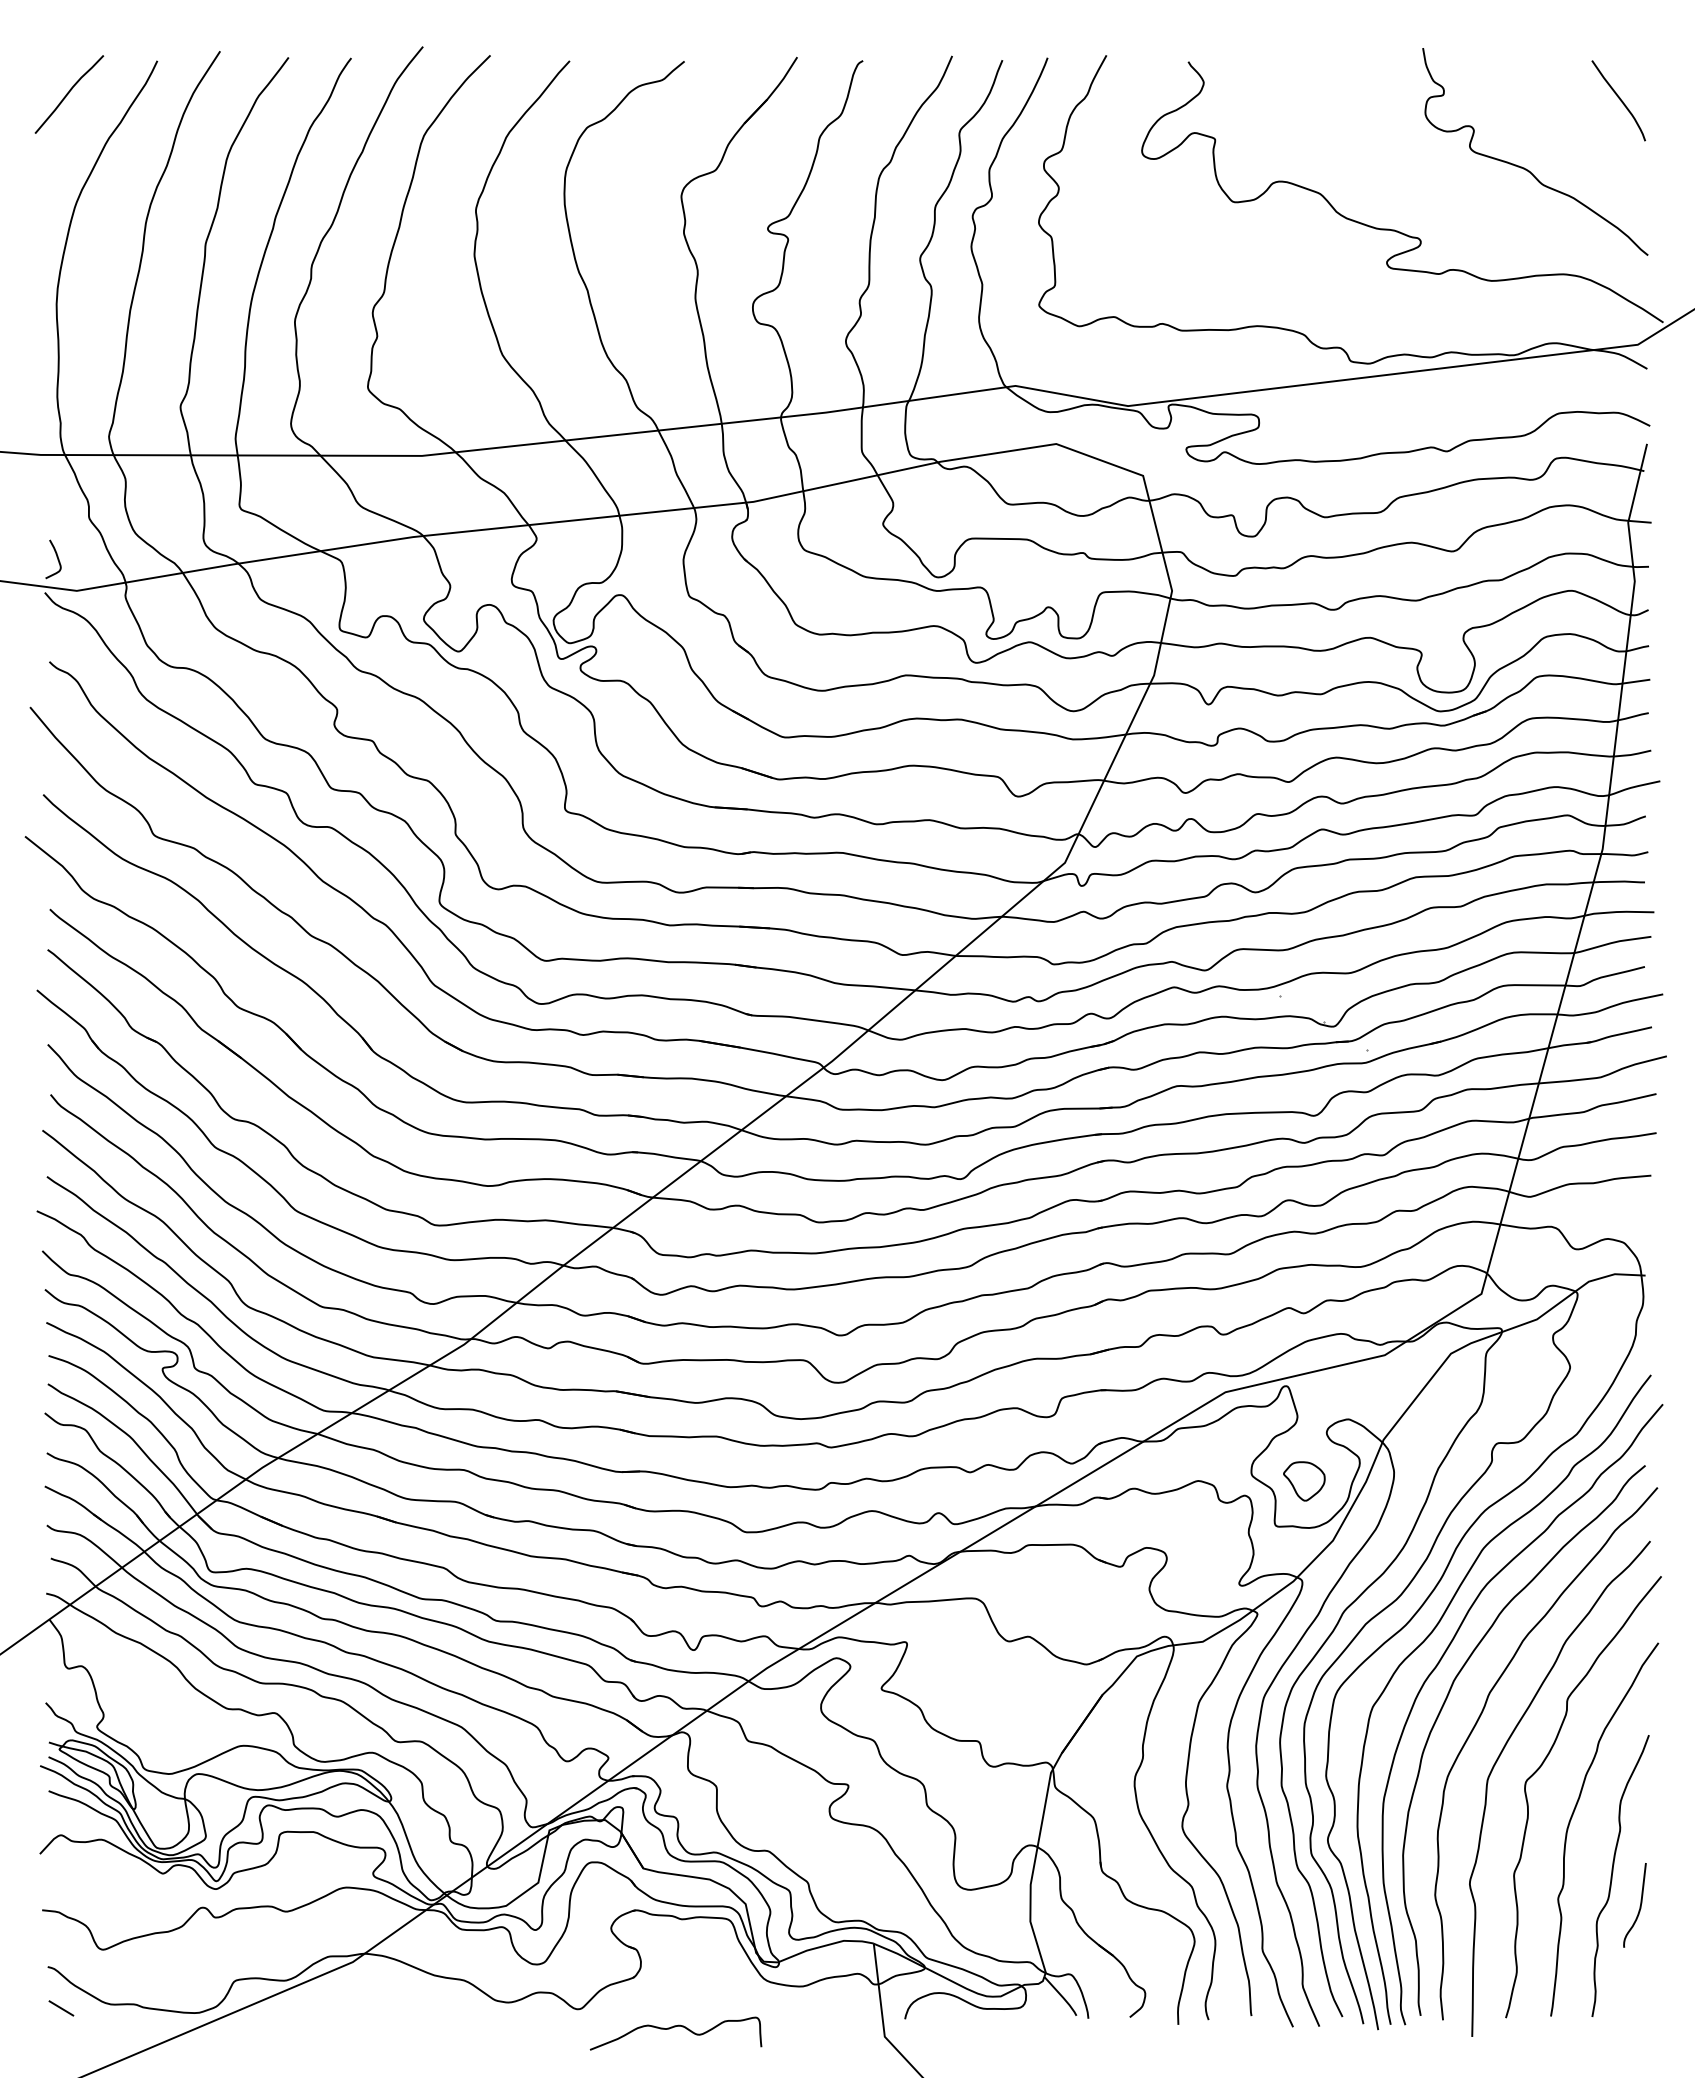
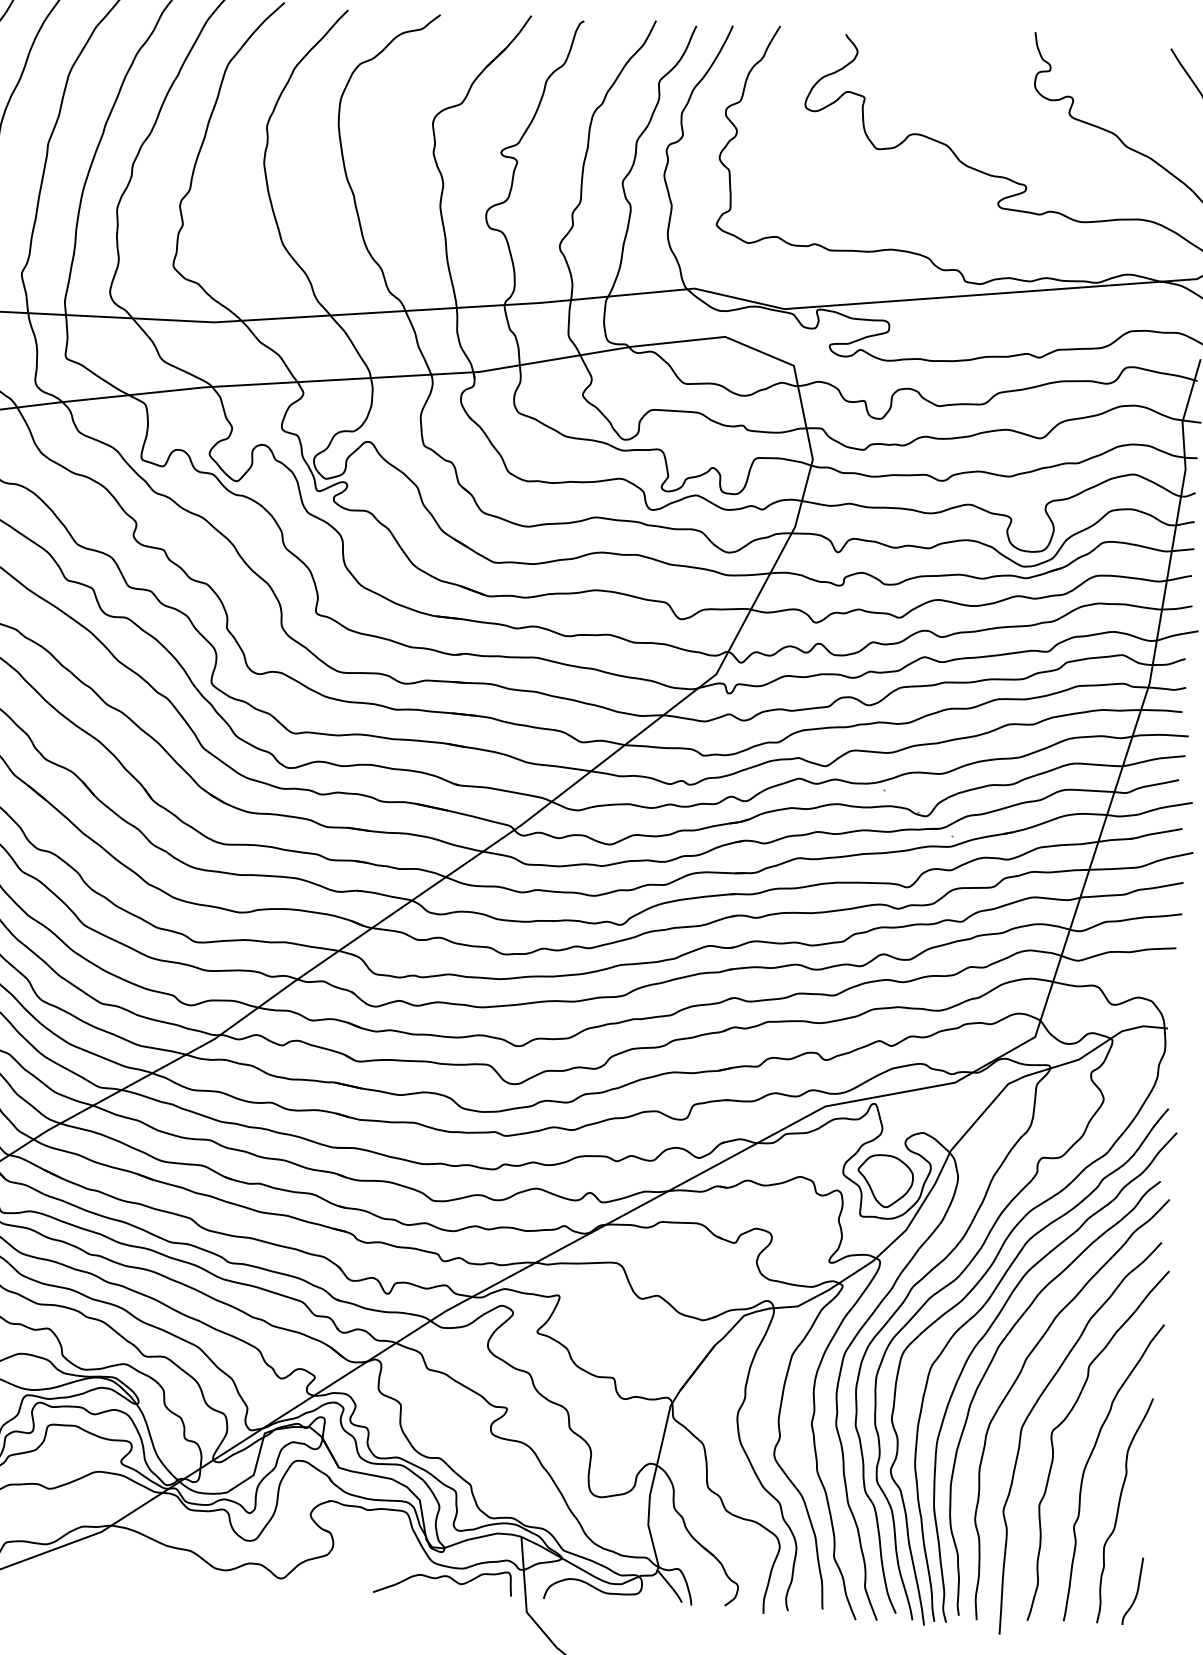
part: (1304, 1481) -> (885, 1181), size x1.67
curve: (1639, 1906) -> (1136, 1592), moved
curve: (672, 2028) -> (440, 1578), moved

